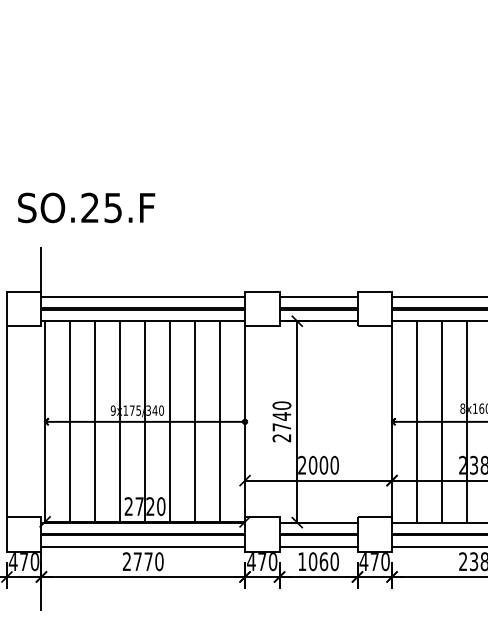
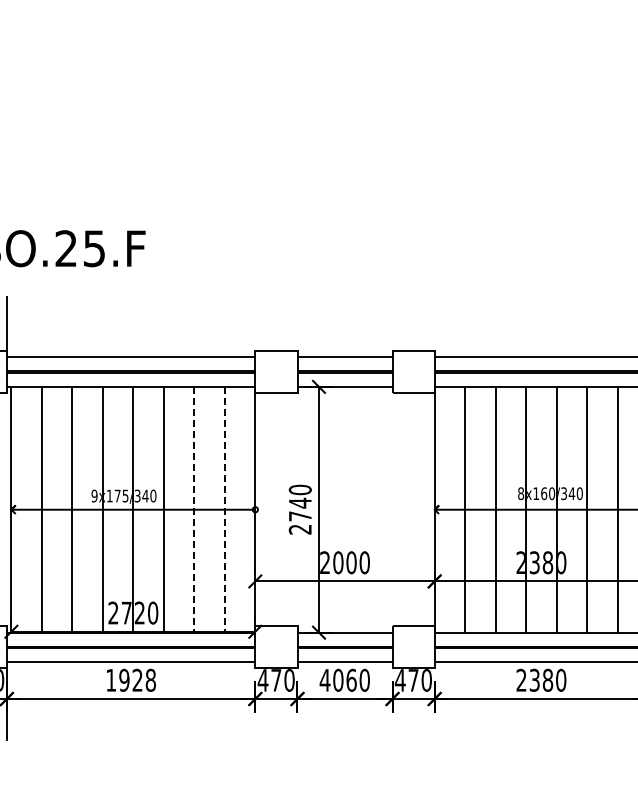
line: (195, 421) -> (194, 509), solid -> dashed
line: (219, 421) -> (224, 509), solid -> dashed
text: (143, 560) -> (131, 679), 2770 -> 1928
text: (301, 561) -> (324, 680), 1060 -> 4060

